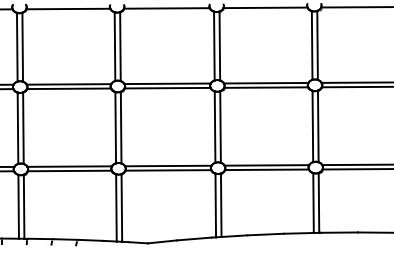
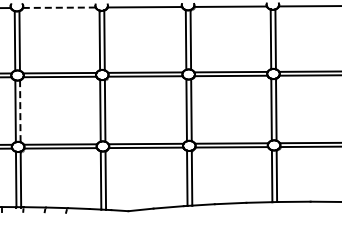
line: (68, 8) -> (59, 7), solid -> dashed
line: (23, 128) -> (20, 111), solid -> dashed

